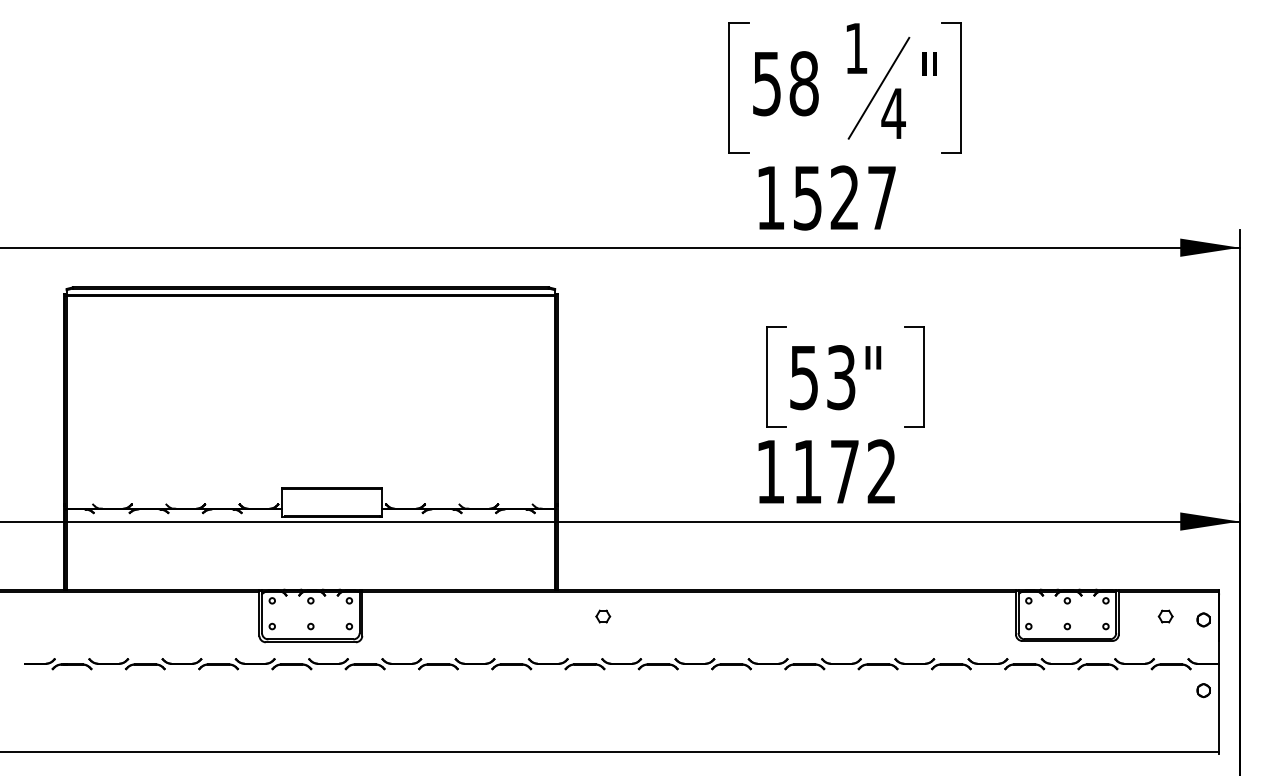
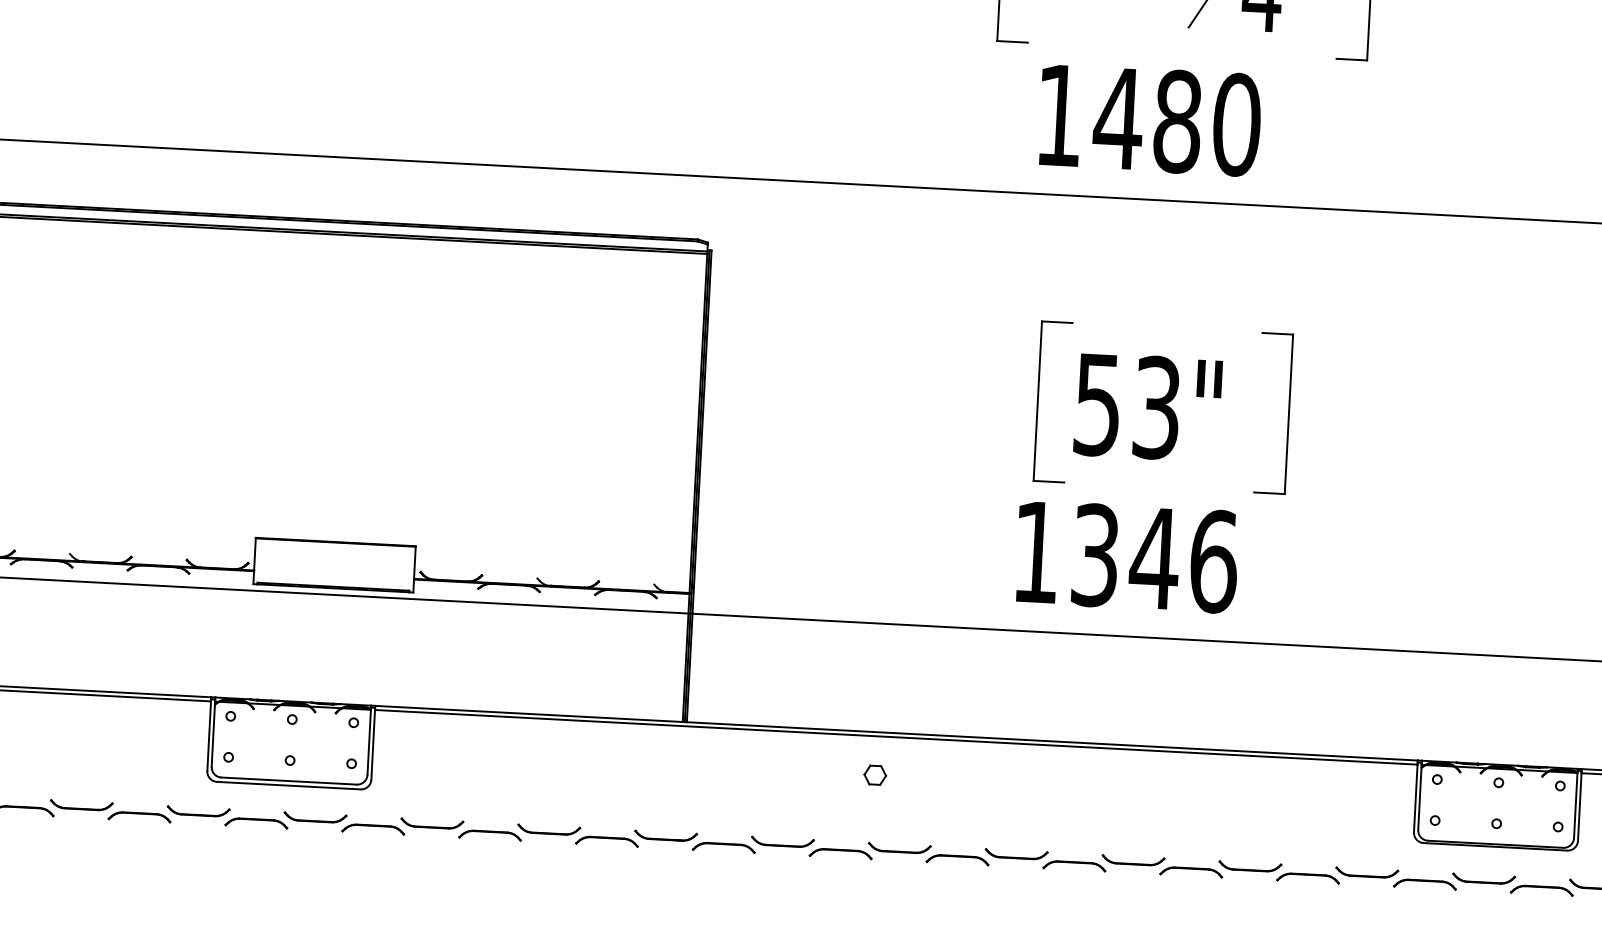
text: (844, 197) -> (1177, 120), 1527 -> 1480
text: (844, 471) -> (1154, 557), 1172 -> 1346
part: (603, 616) -> (875, 775), moved

